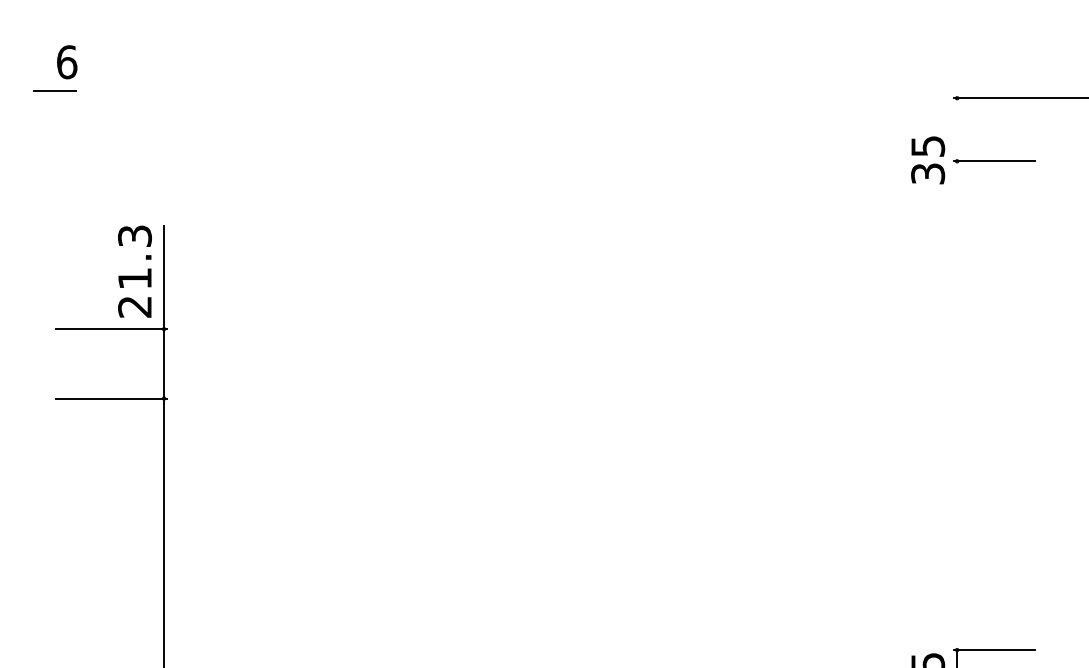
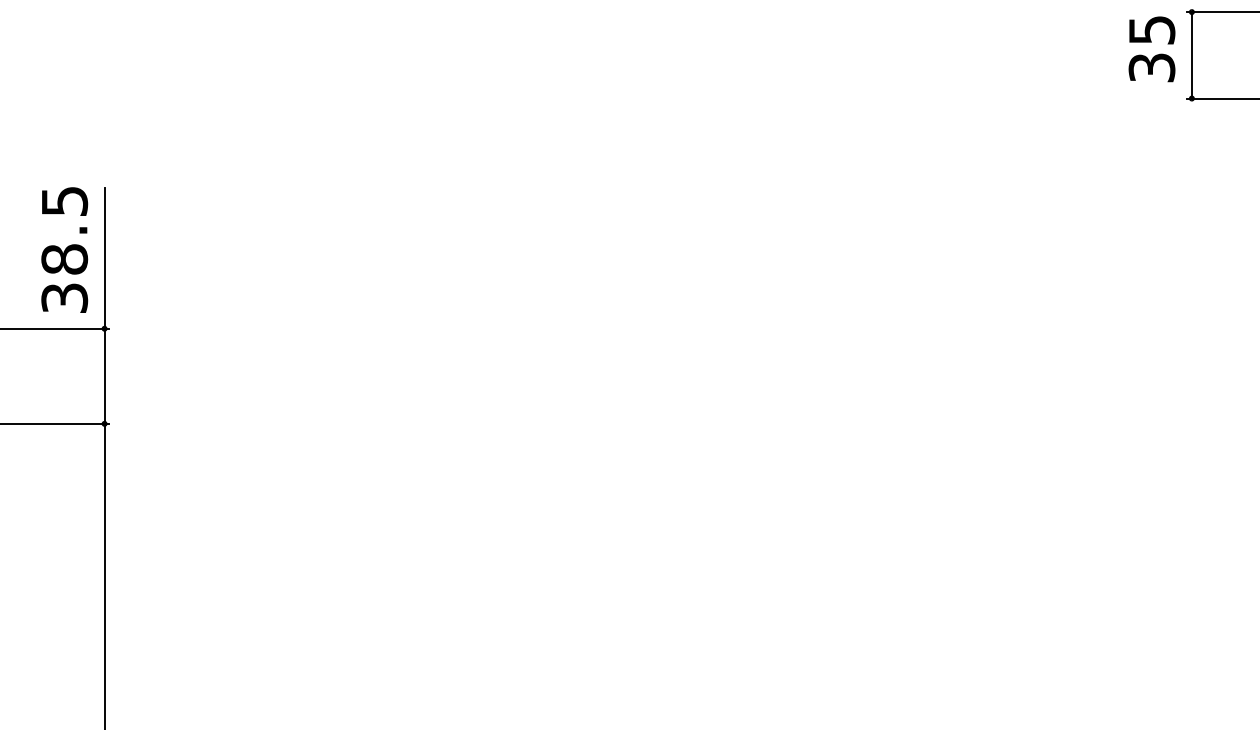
line: (957, 129) -> (1192, 54), added
text: (928, 160) -> (1152, 49), moved
text: (135, 271) -> (65, 249), 21.3 -> 38.5

